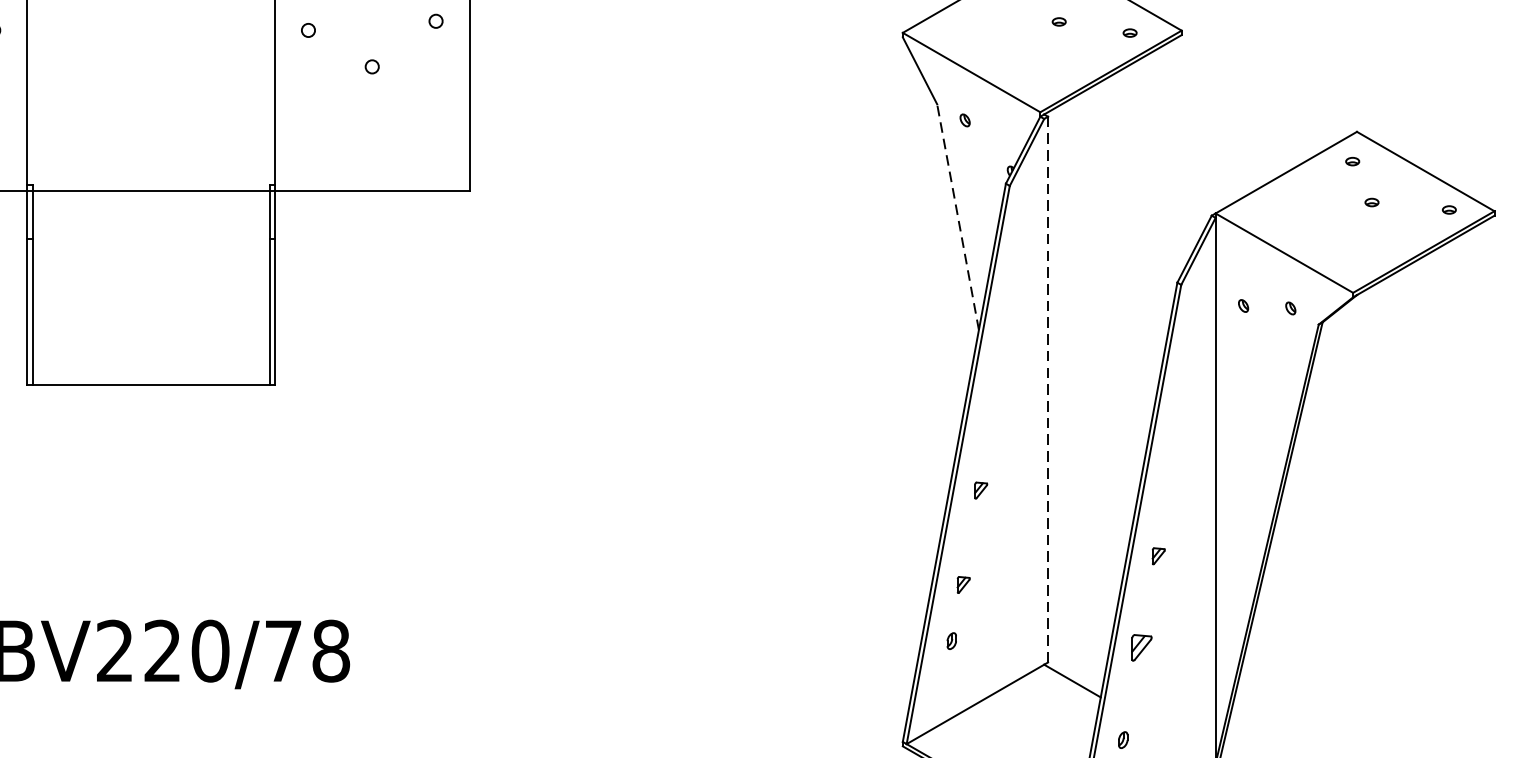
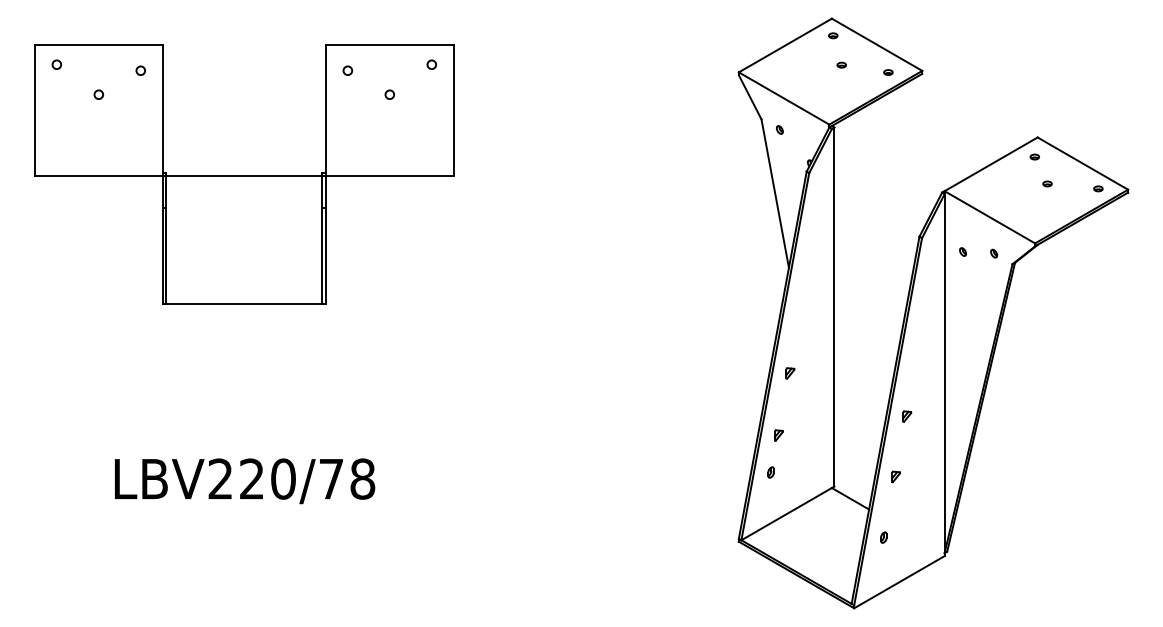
line: (958, 217) -> (775, 193), dashed -> solid
line: (1048, 390) -> (834, 307), dashed -> solid
part: (1140, 647) -> (895, 476), size x0.62

